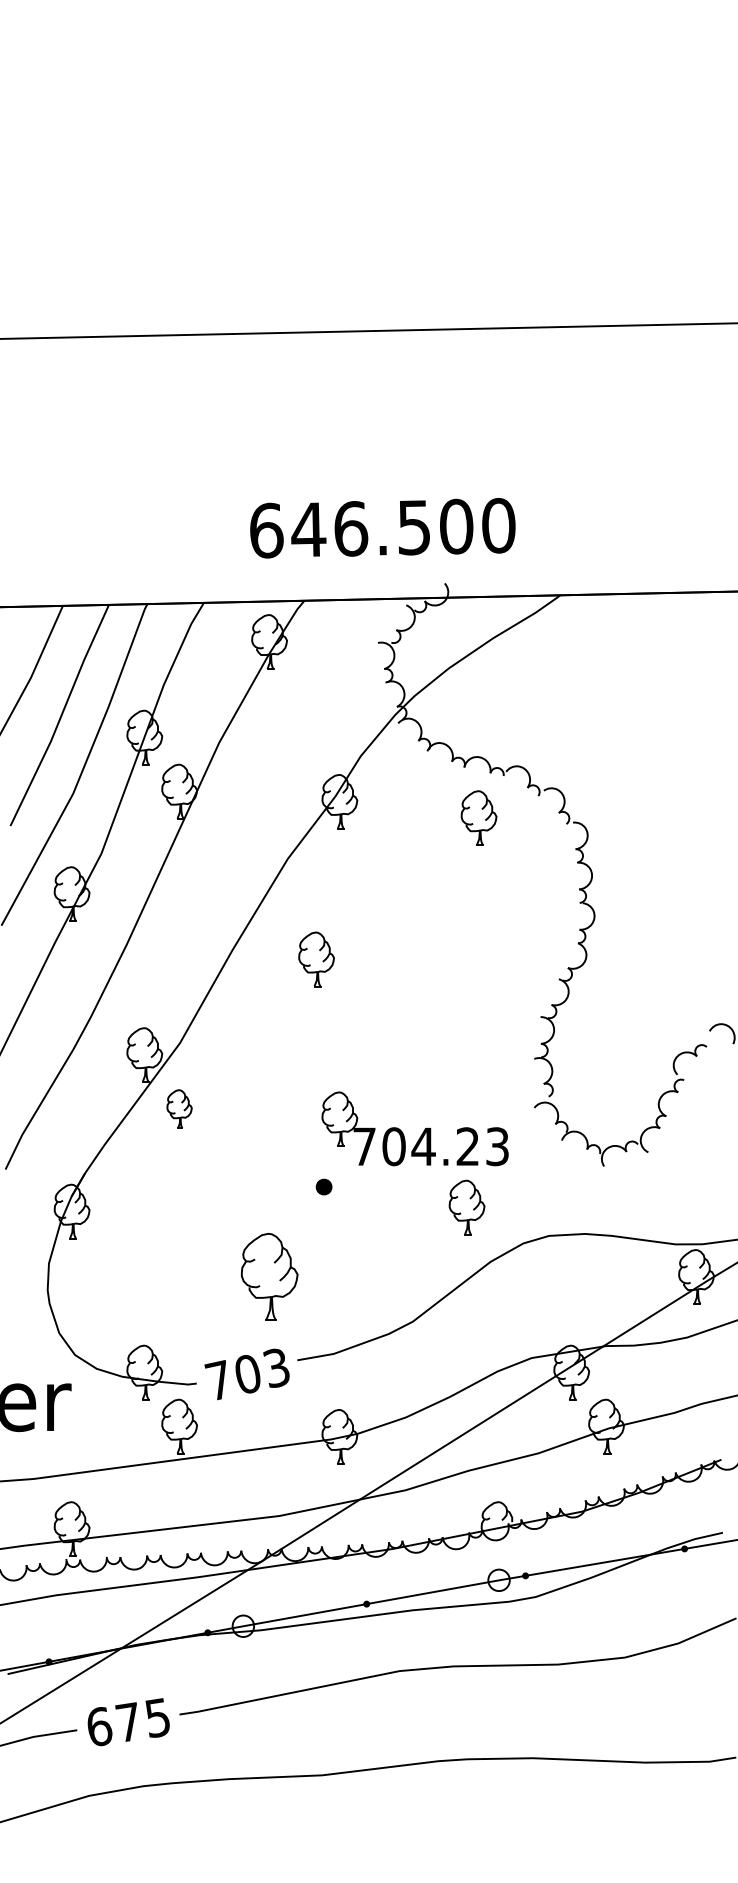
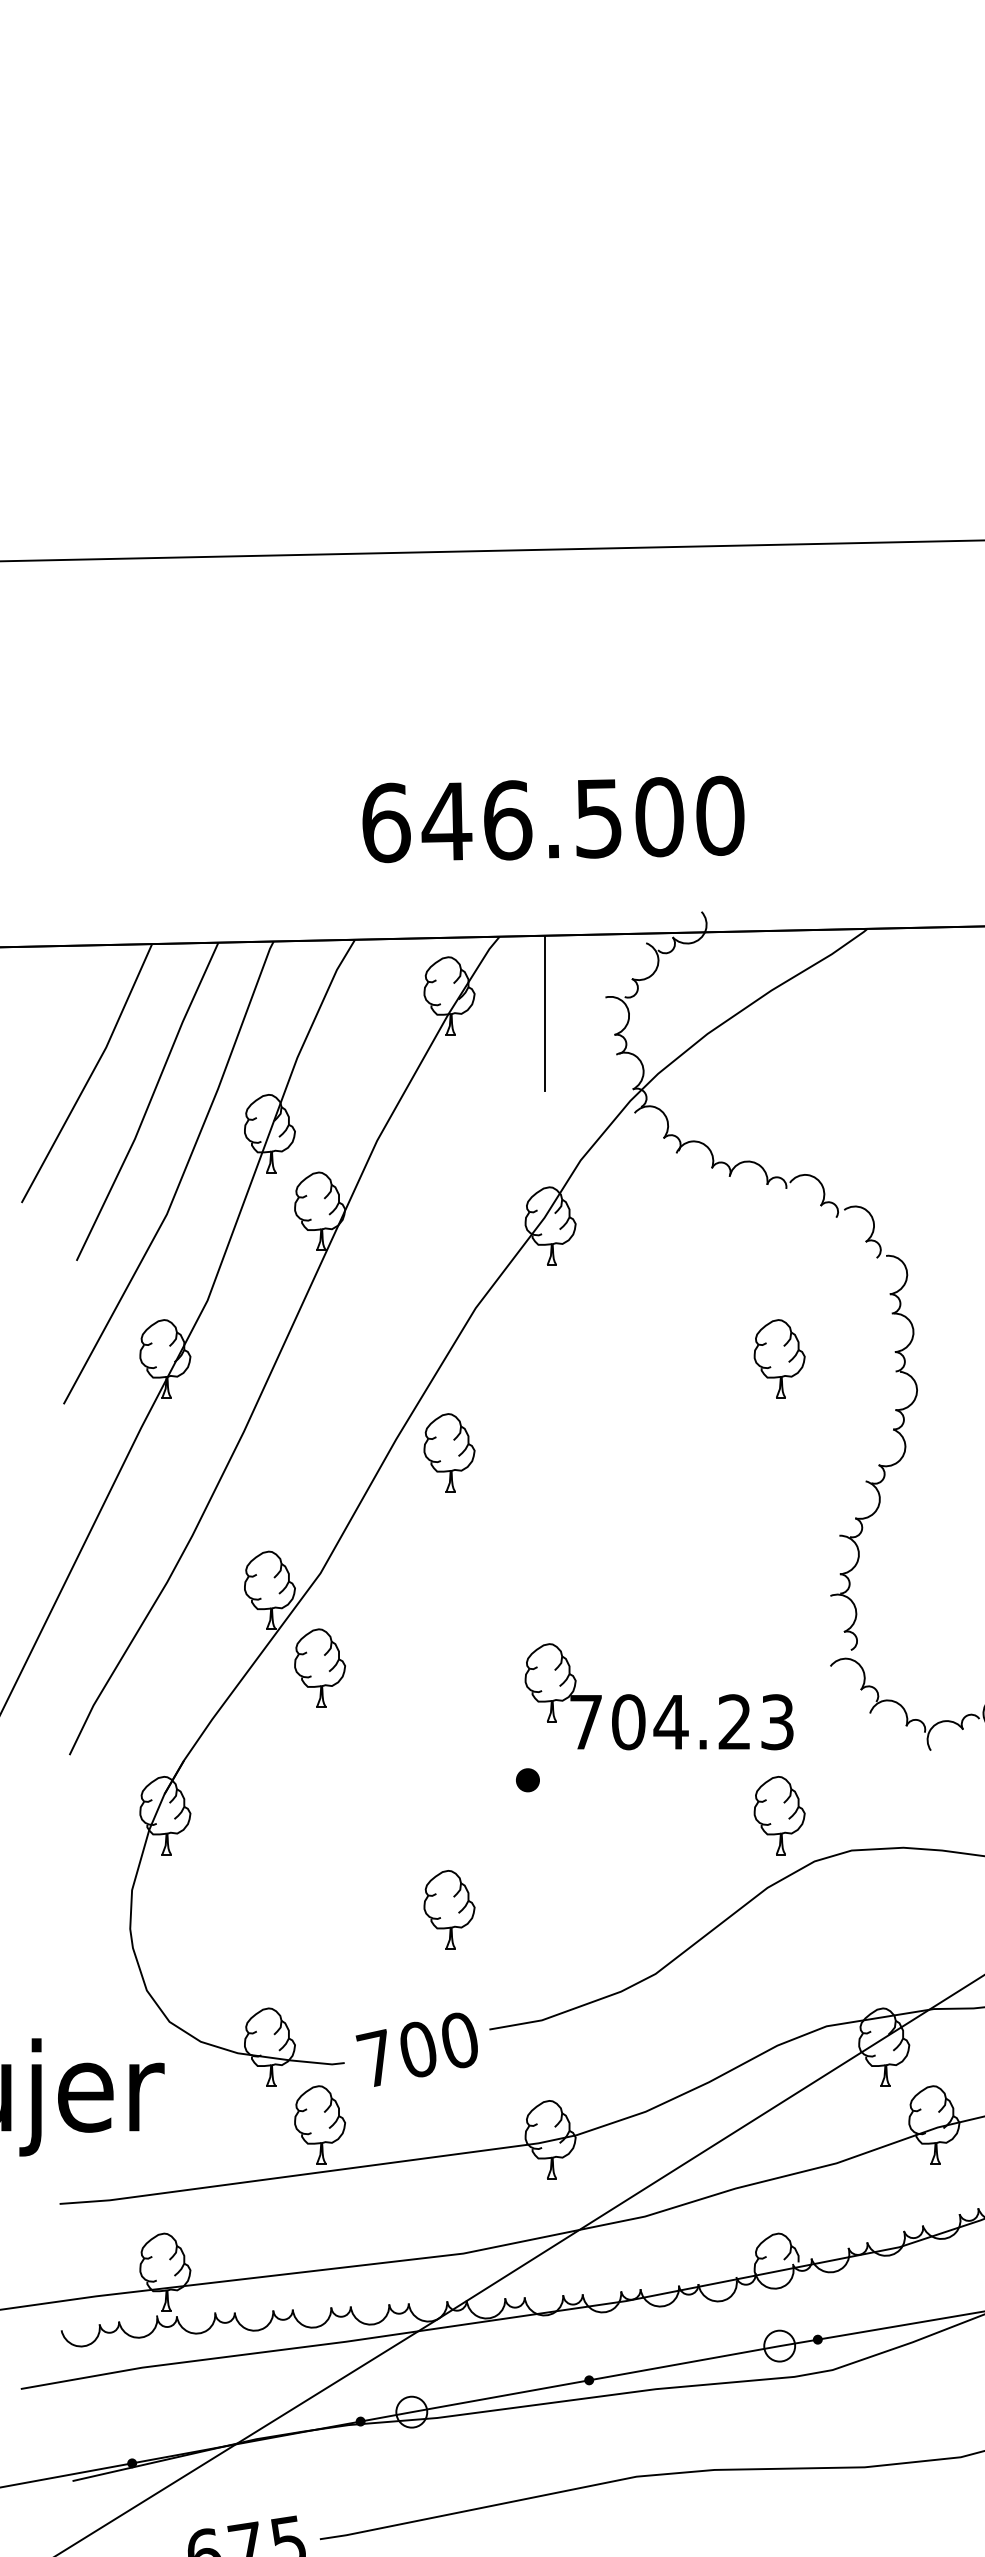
text: (382, 528) -> (552, 819), moved
line: (336, 653) -> (545, 1012), added
part: (478, 817) -> (778, 1357), moved
part: (316, 959) -> (449, 1452), moved
part: (179, 1108) -> (319, 1667), size x1.43
part: (466, 1207) -> (778, 1815), moved
part: (269, 1276) -> (449, 1908), size x0.62
text: (276, 1367) -> (459, 2039), 703 -> 700

